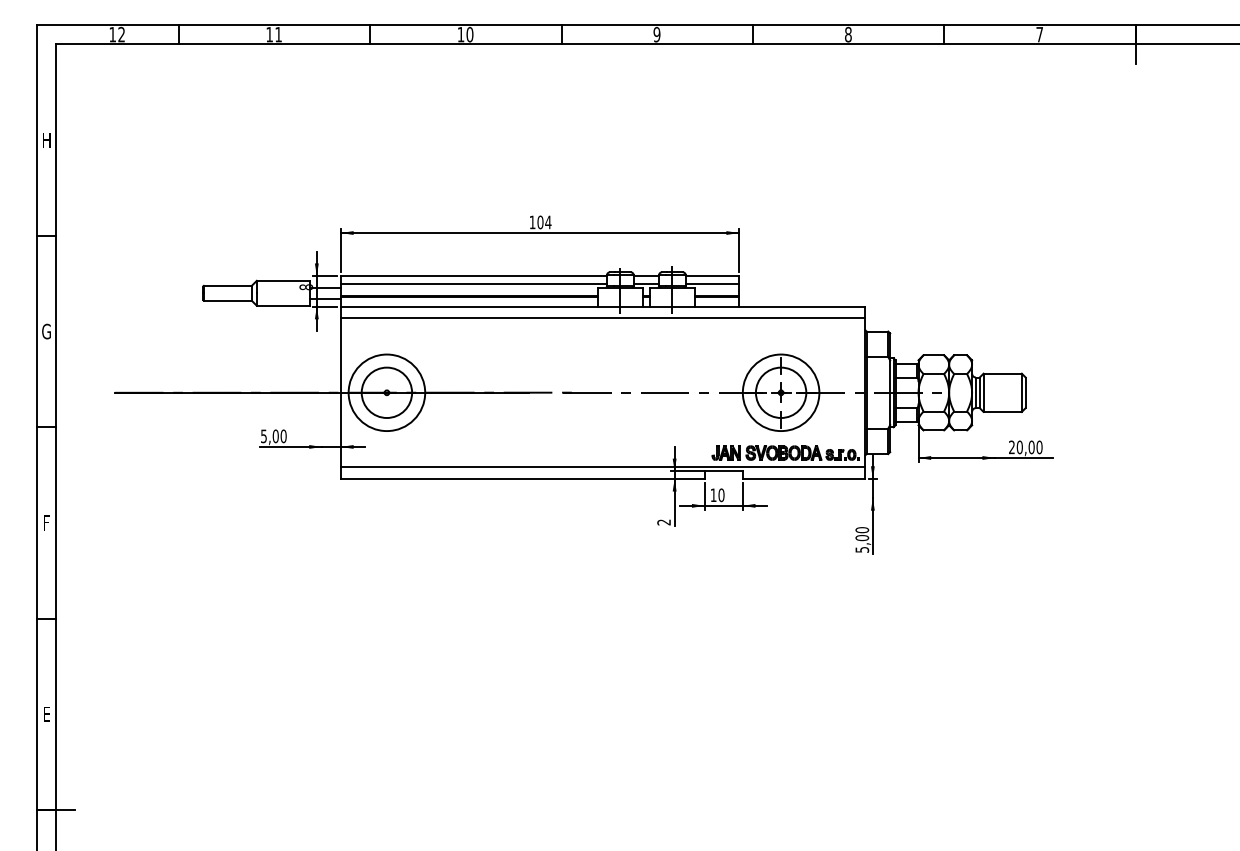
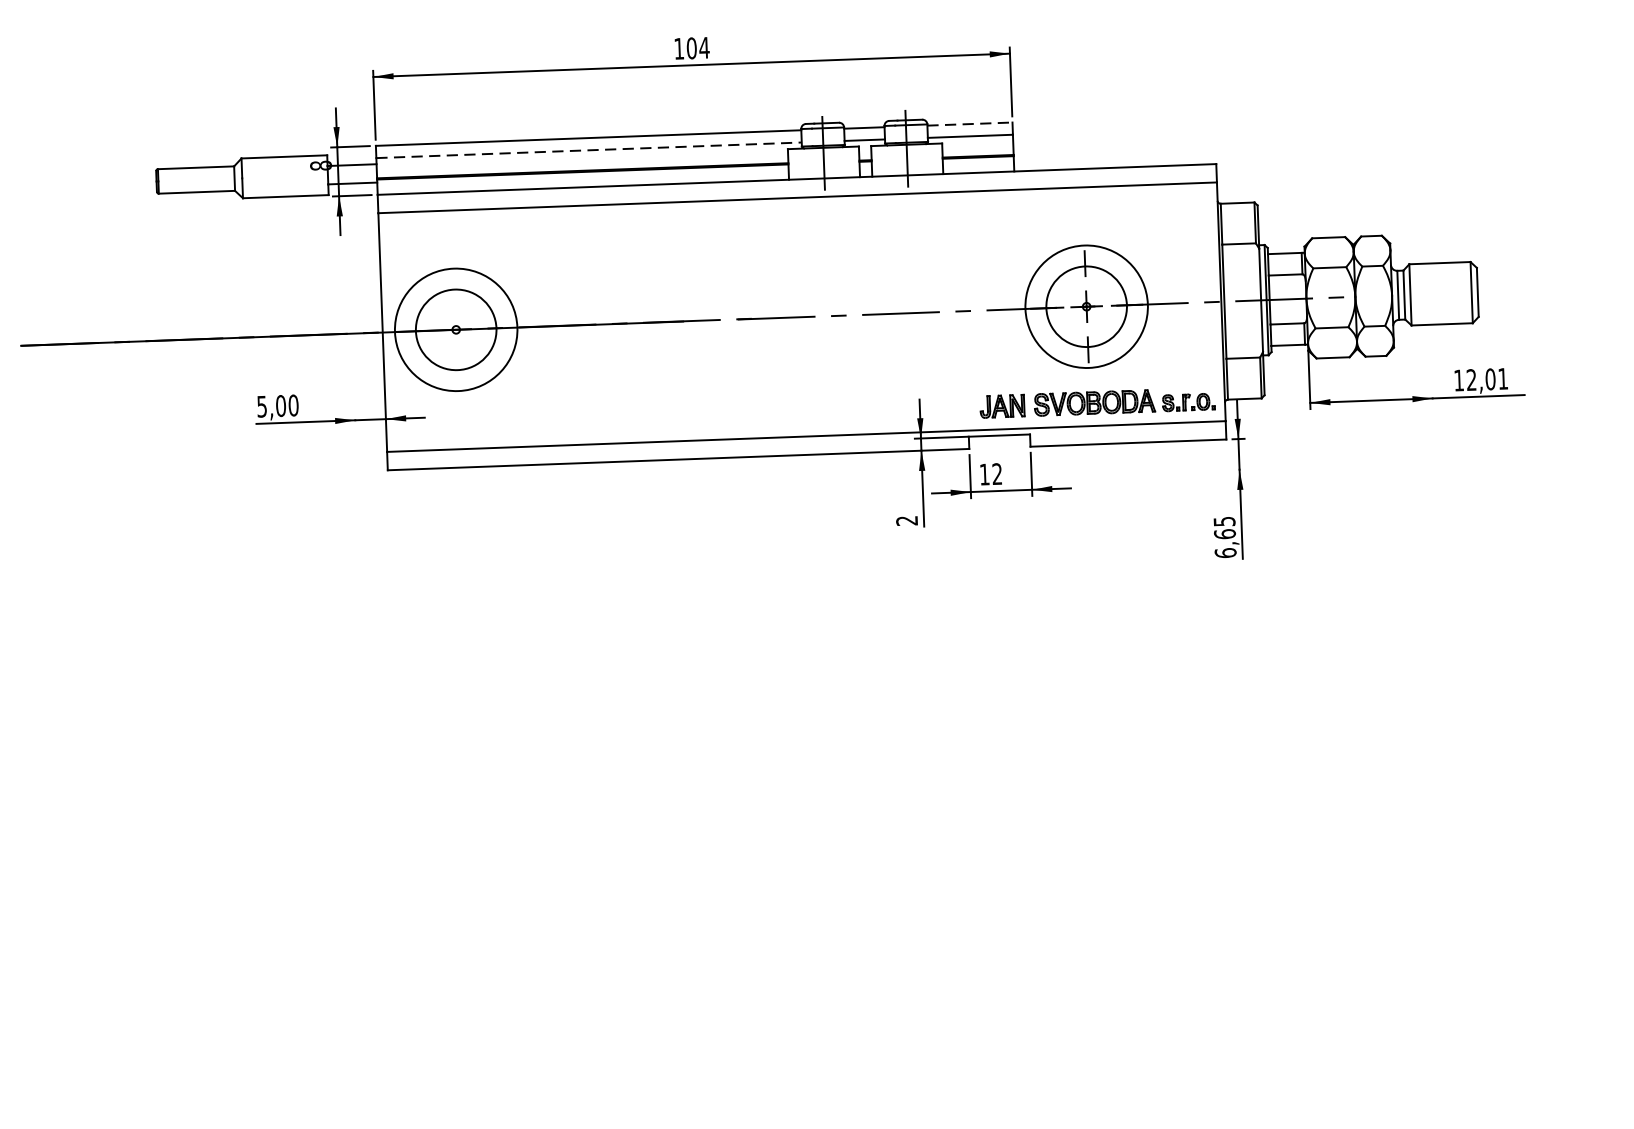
line: (712, 276) -> (970, 124), solid -> dashed
line: (473, 283) -> (588, 149), solid -> dashed
text: (1025, 447) -> (1480, 379), 20,00 -> 12,01
text: (721, 495) -> (997, 474), 10 -> 12
text: (862, 539) -> (1225, 536), 5,00 -> 6,65

